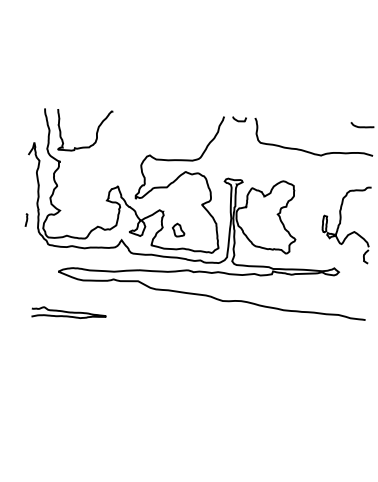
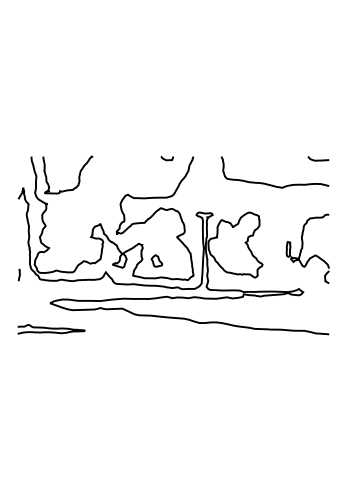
curve: (237, 119) -> (165, 158), moved
curve: (26, 219) -> (19, 274), moved
curve: (69, 313) -> (51, 329), moved

